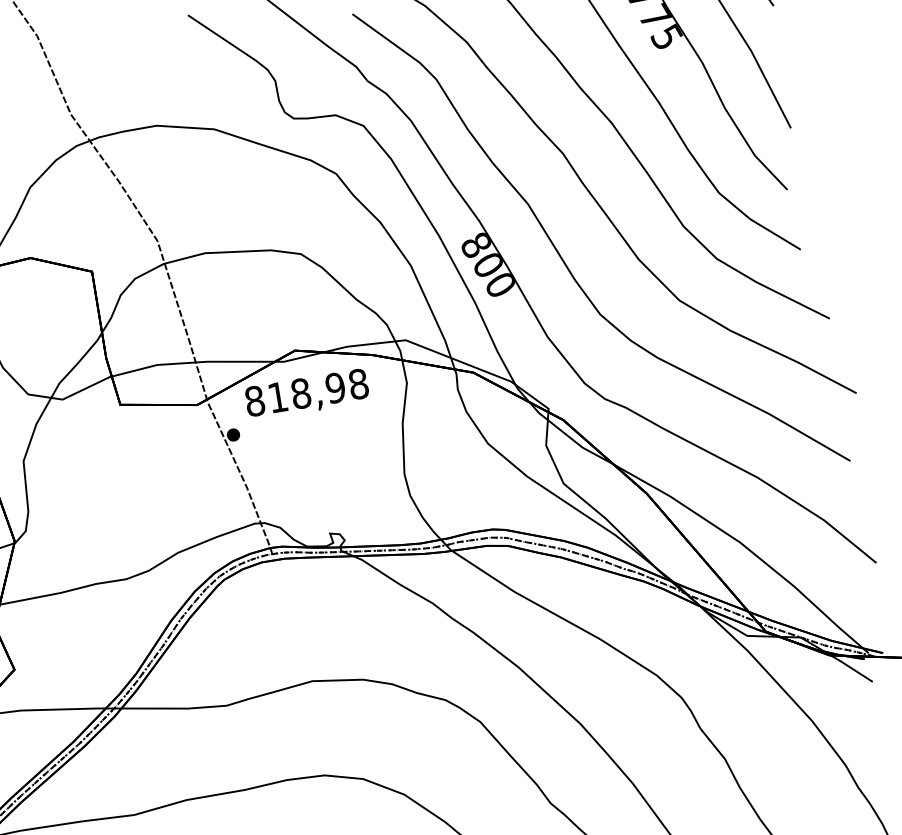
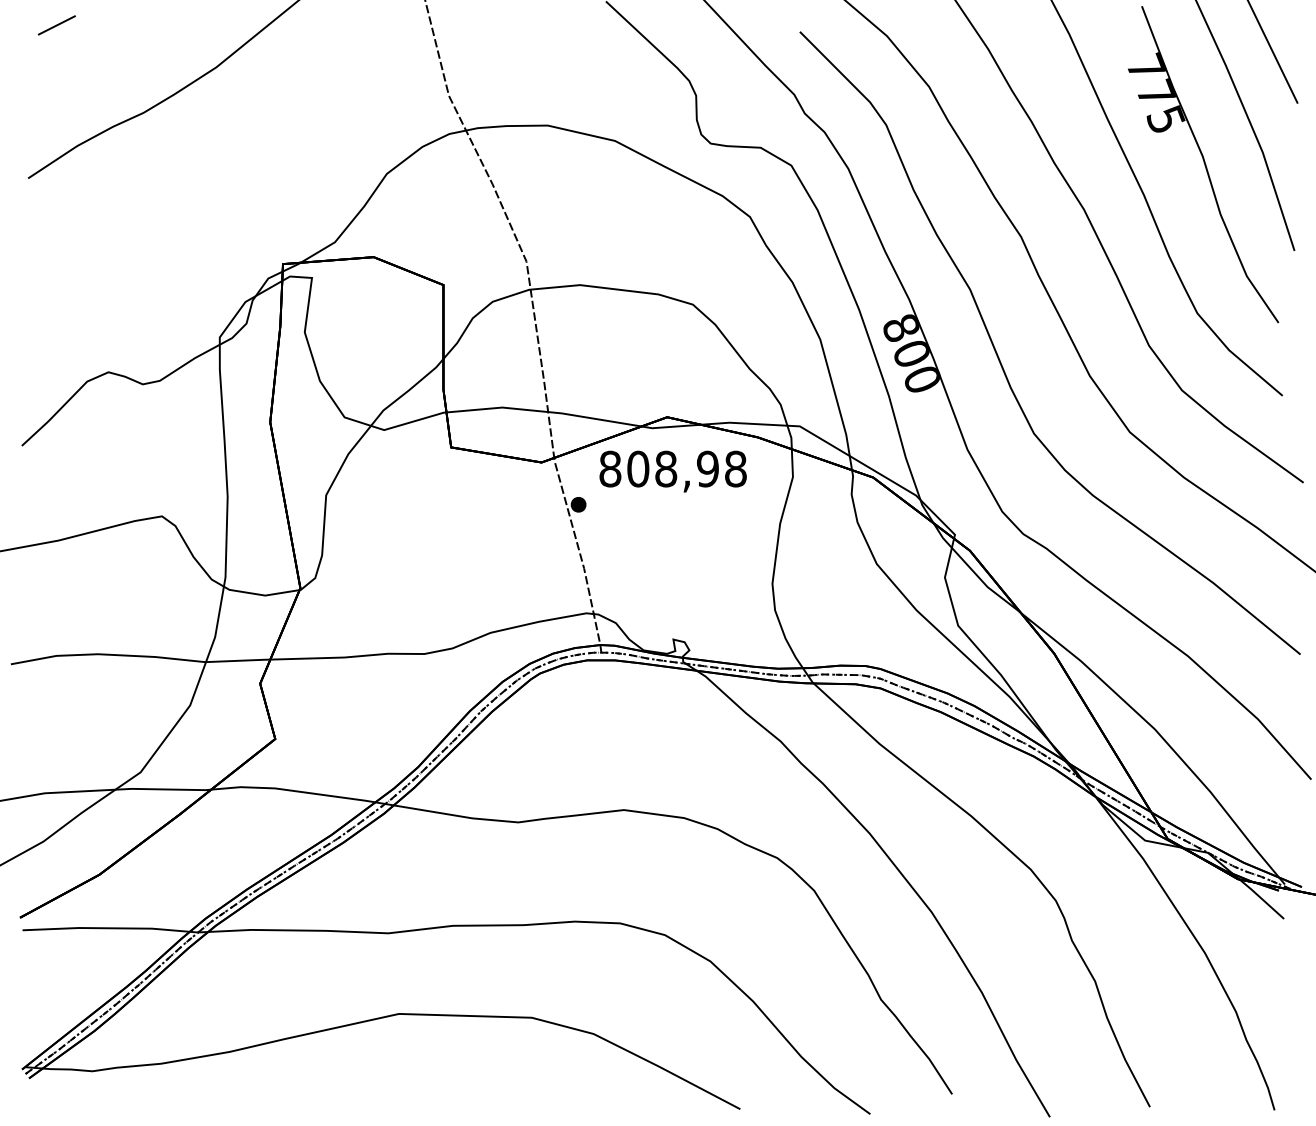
text: (278, 396) -> (638, 468), 818,98 -> 808,98

